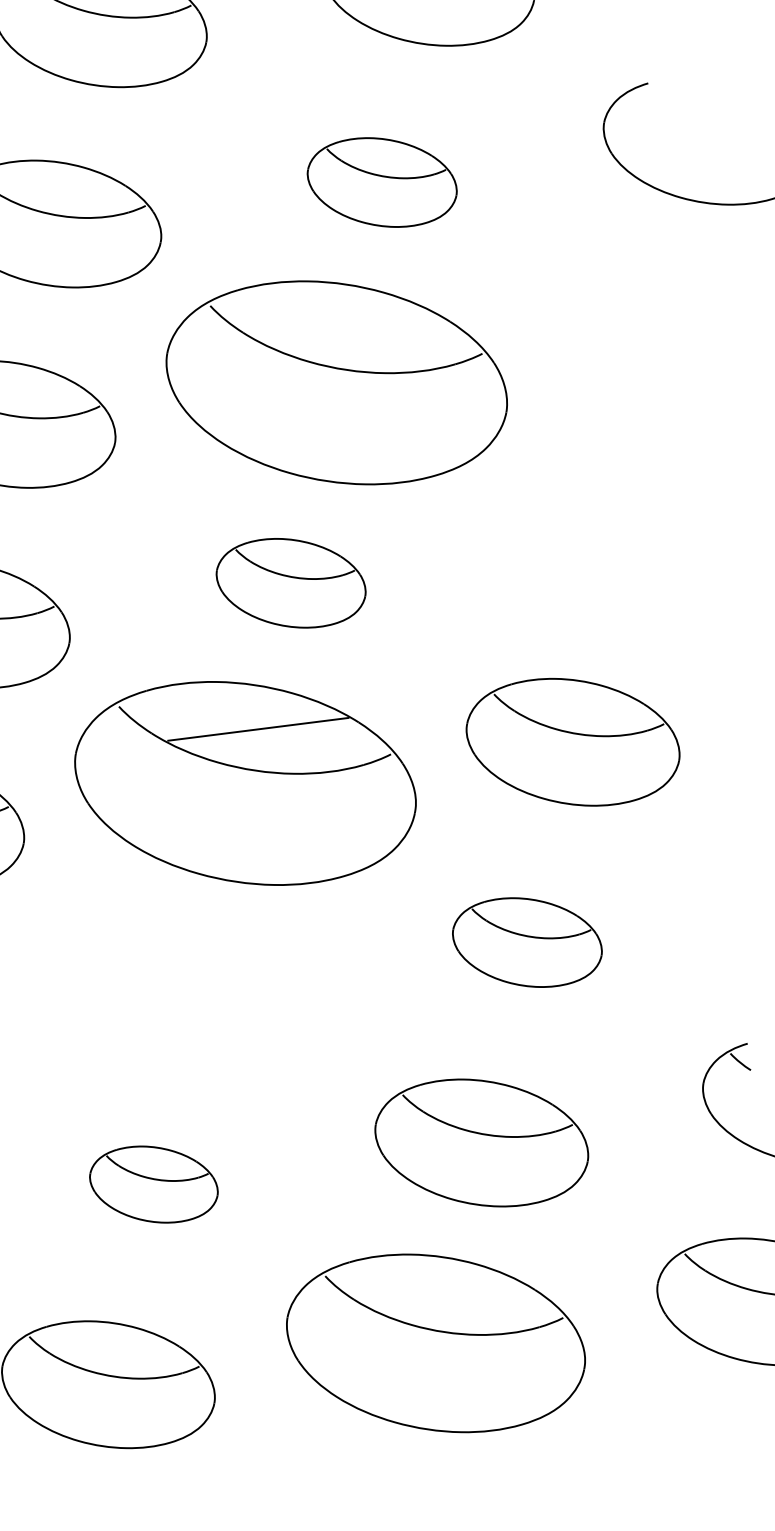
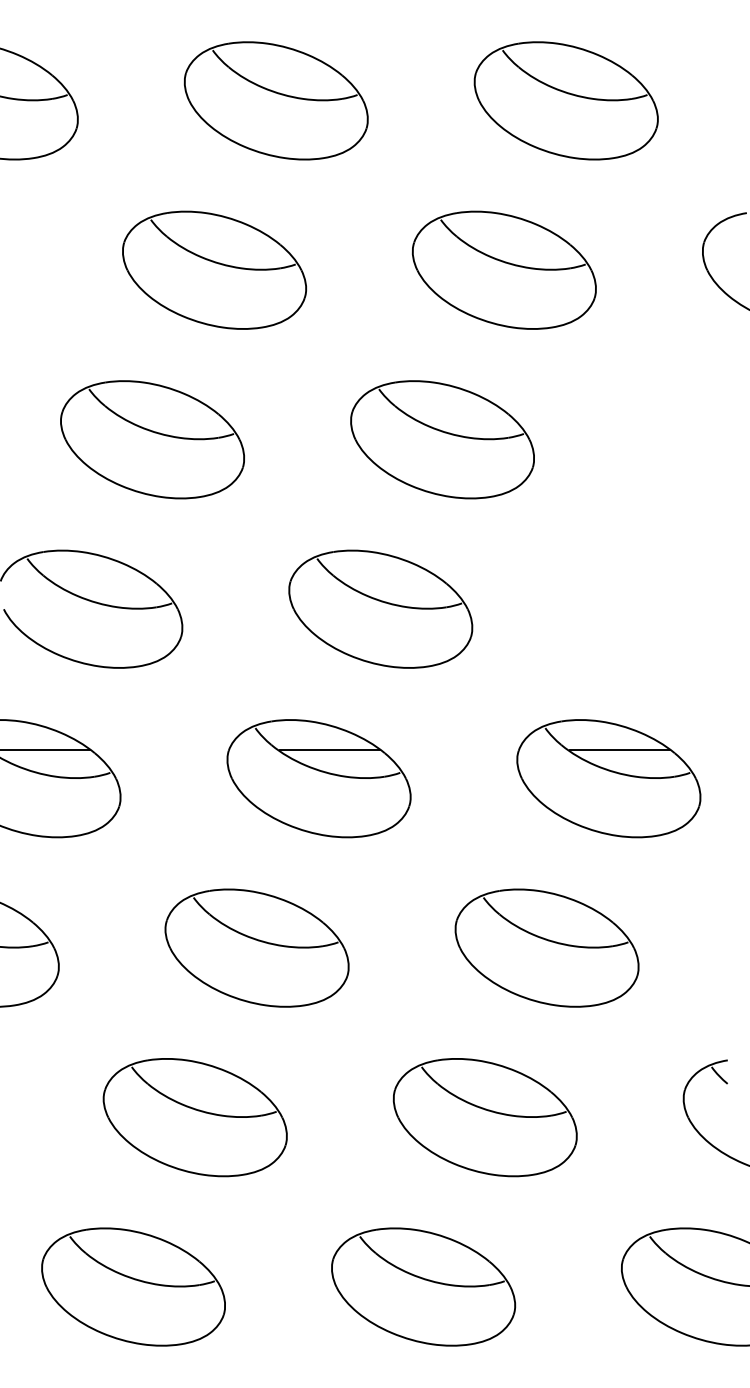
part: (381, 181) -> (503, 269), size x1.43
part: (336, 382) -> (442, 439), size x0.62
part: (290, 582) -> (380, 608), size x1.43
line: (581, 708) -> (619, 750), added
part: (244, 783) -> (318, 778), size x0.62
part: (526, 942) -> (546, 947), size x1.43
part: (198, 983) -> (256, 947), added
part: (153, 1184) -> (194, 1117), size x1.67
part: (436, 1342) -> (423, 1286), size x0.71

